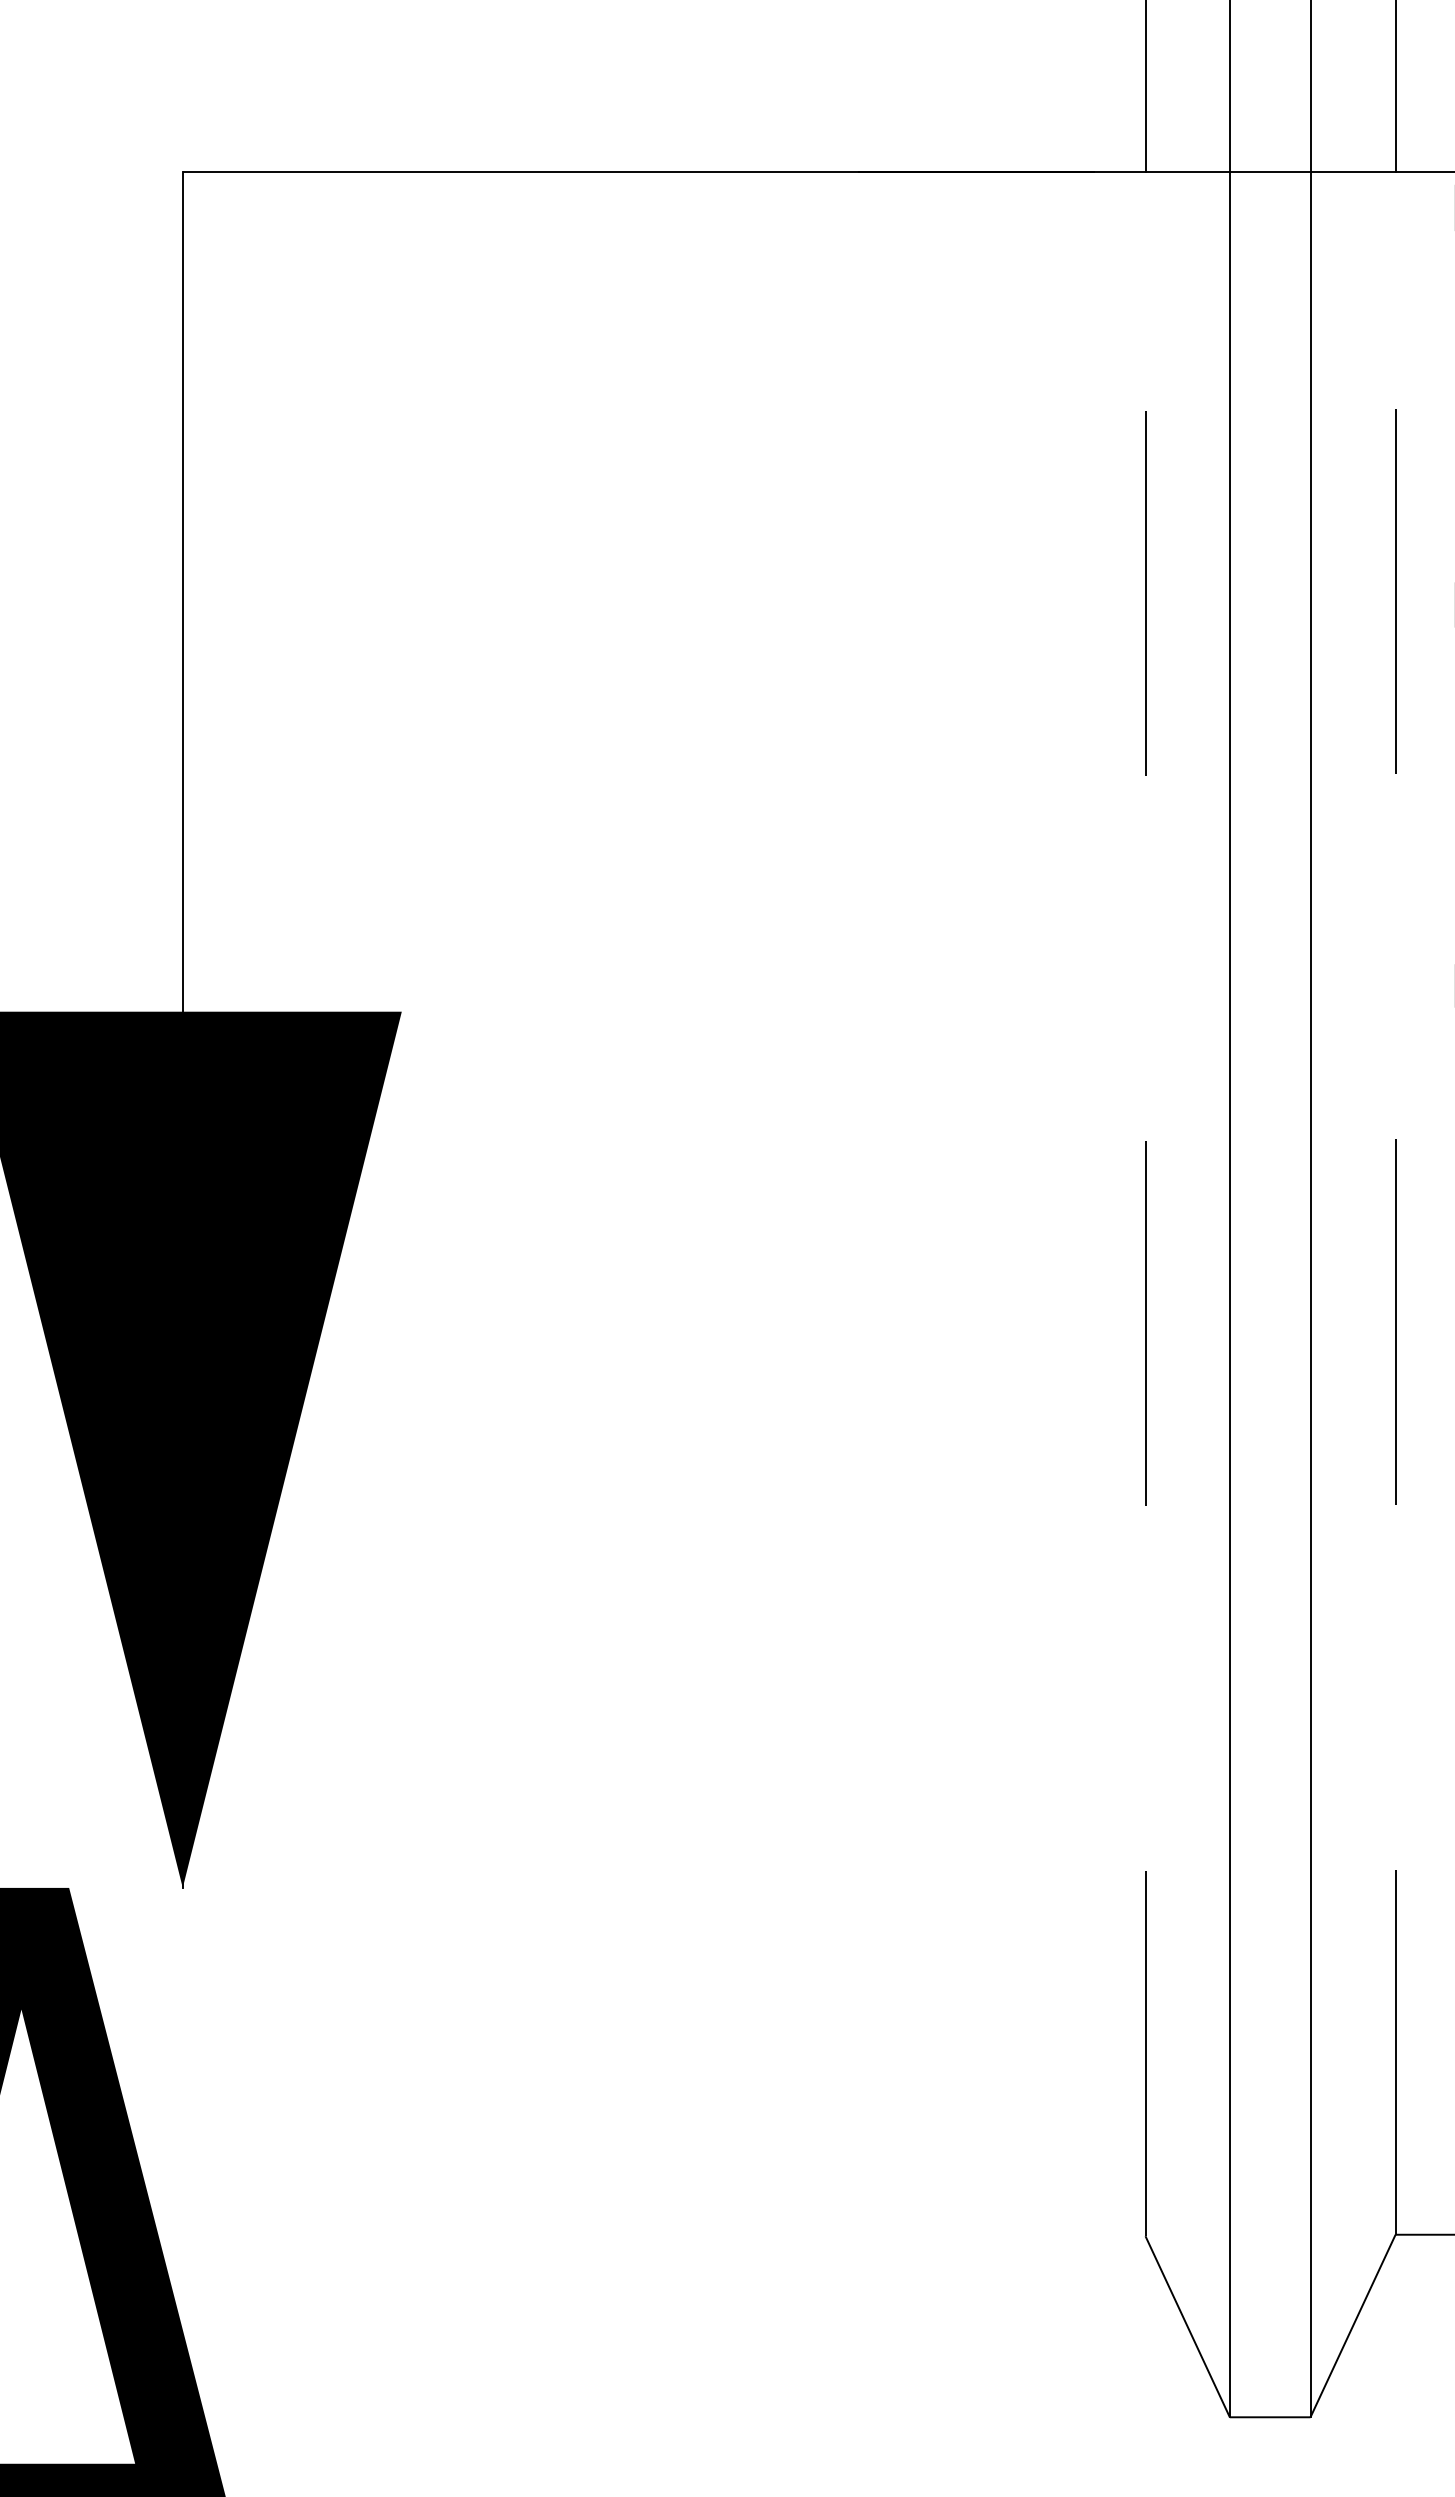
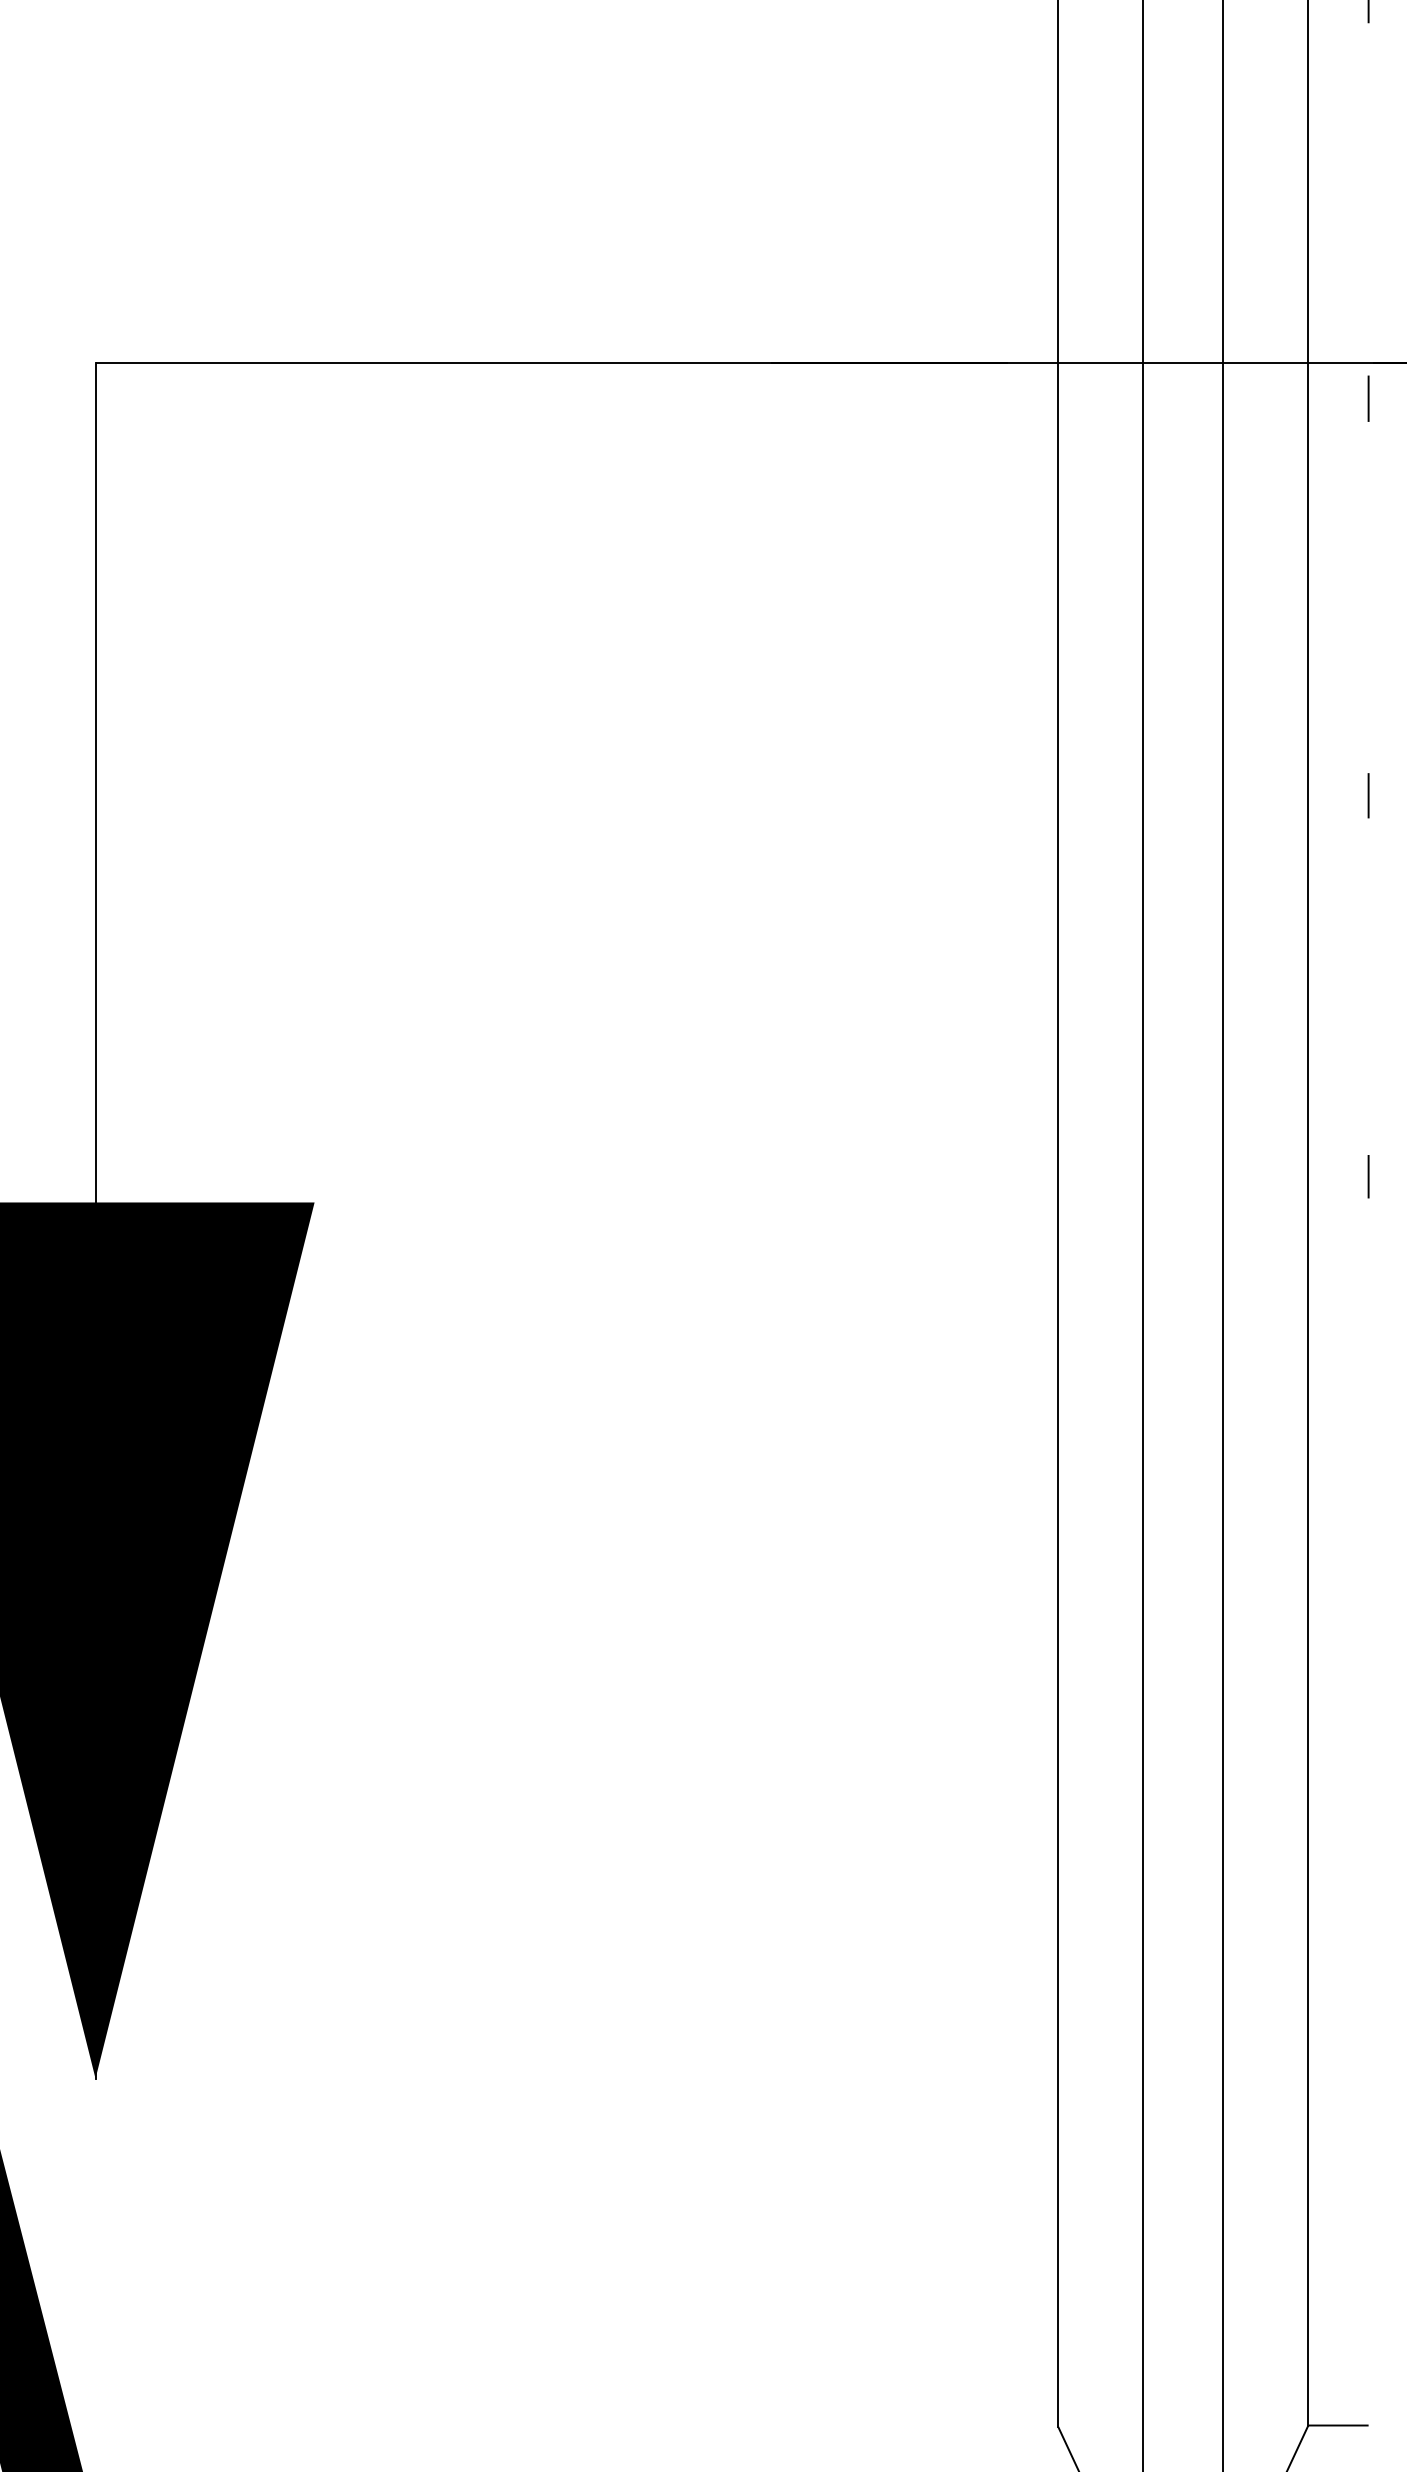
line: (1395, 1202) -> (1308, 1393), dashed -> solid
line: (1145, 1203) -> (1058, 1394), dashed -> solid

